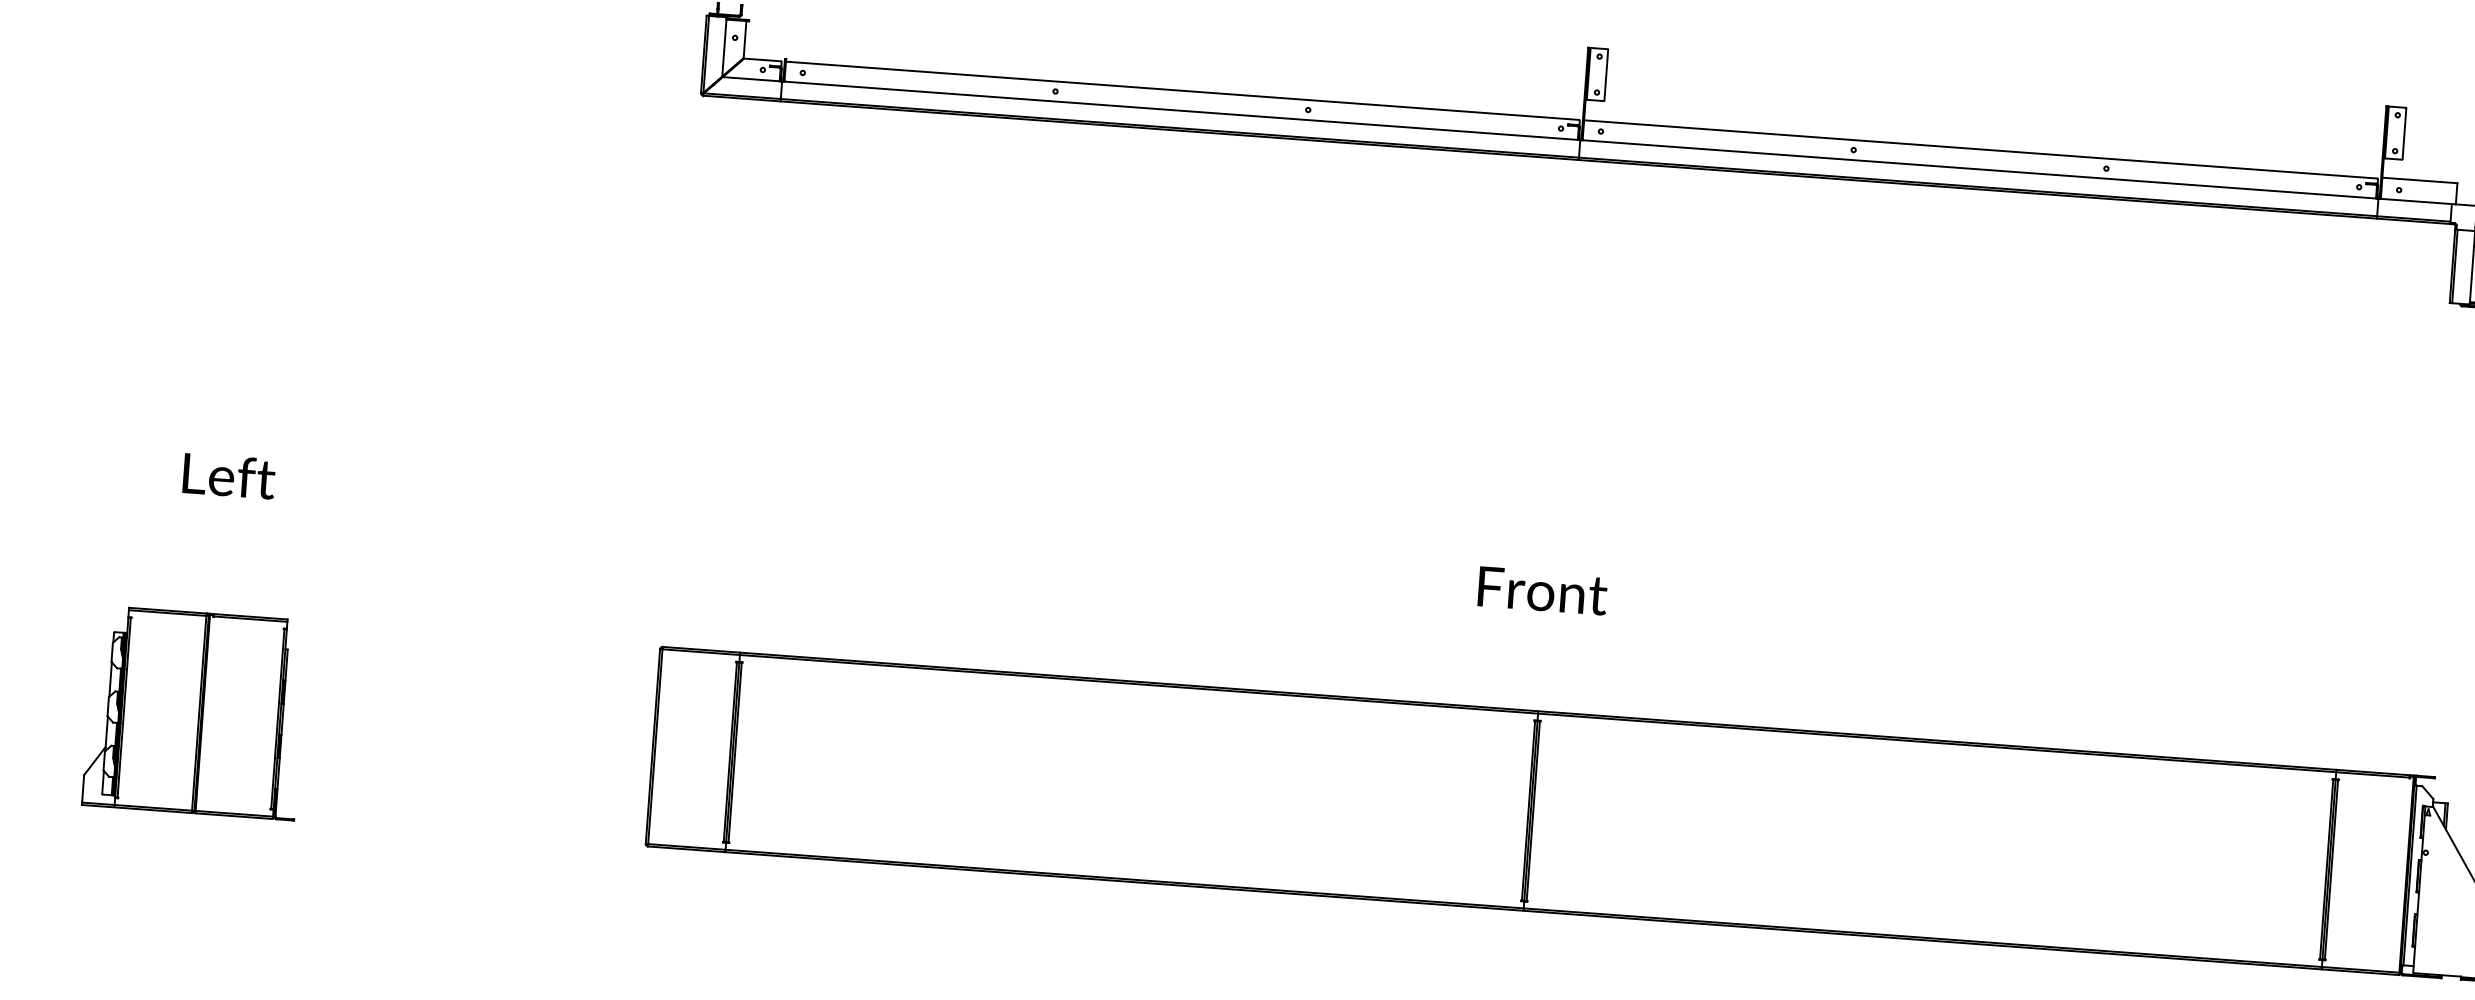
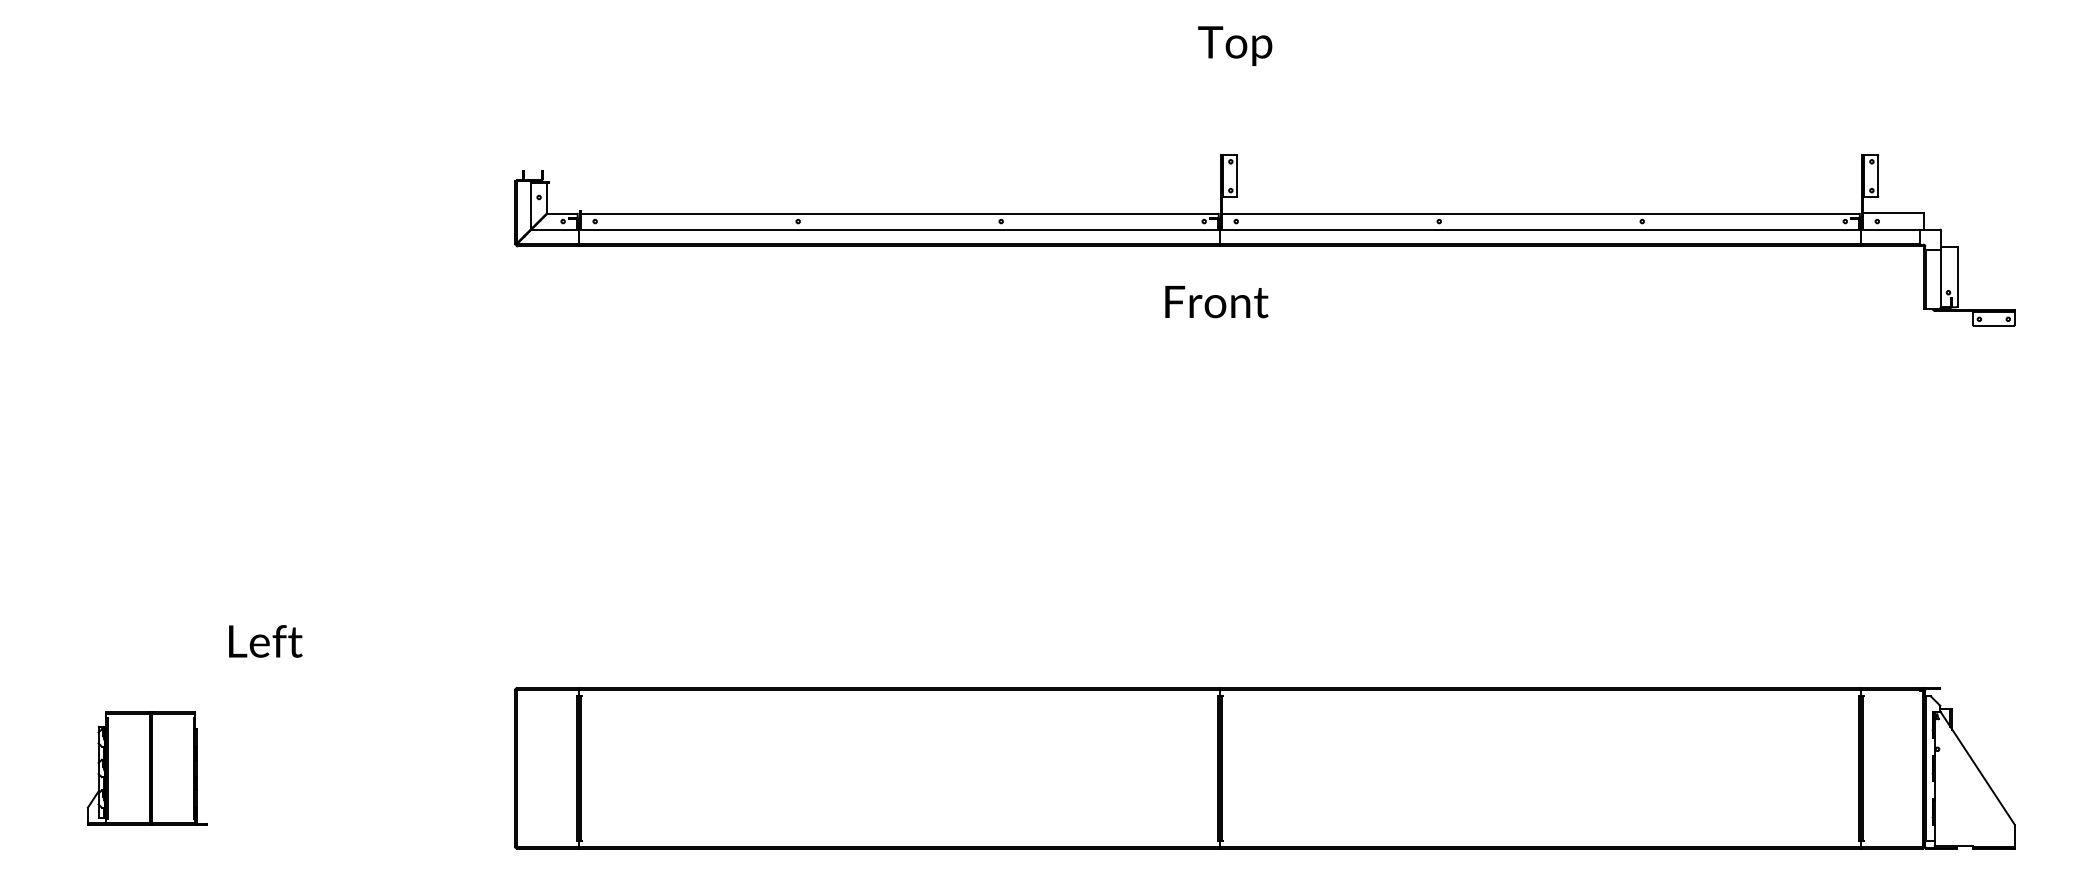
text: (229, 476) -> (265, 641), moved
text: (1542, 591) -> (1216, 302), moved
part: (195, 712) -> (147, 768), size x0.7

